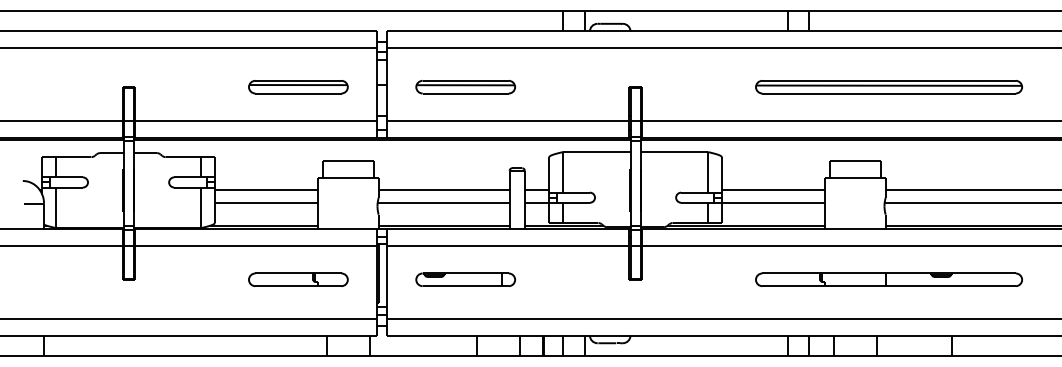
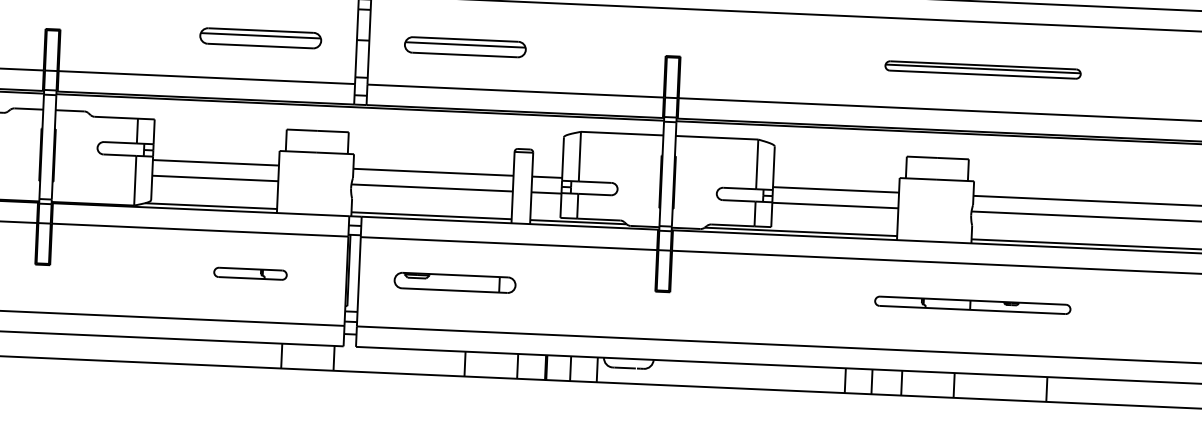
part: (888, 87) -> (982, 70), size x0.6
part: (298, 279) -> (250, 273), size x0.6
part: (888, 279) -> (972, 305), size x0.6

